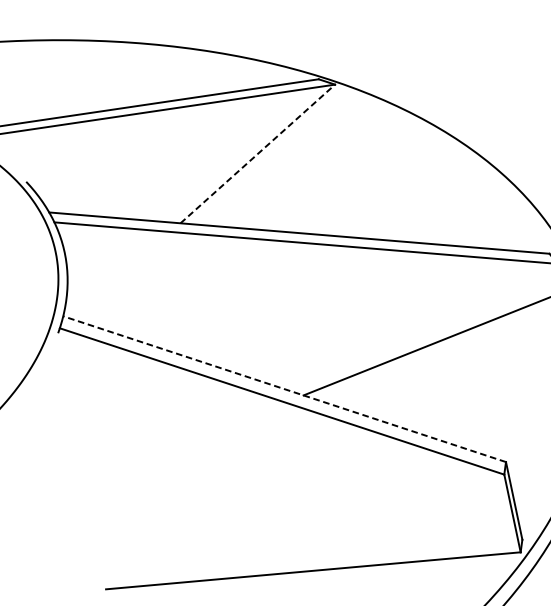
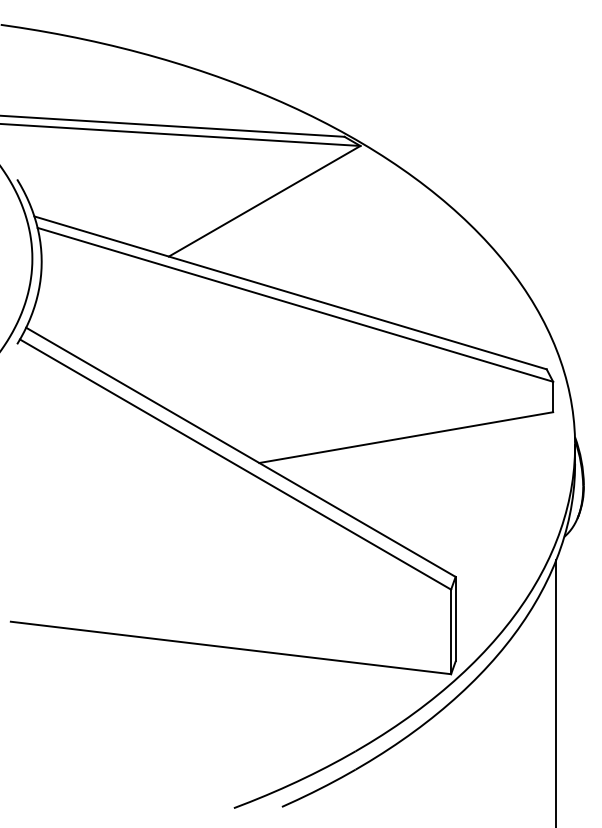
line: (257, 154) -> (264, 201), dashed -> solid
line: (284, 389) -> (240, 452), dashed -> solid

